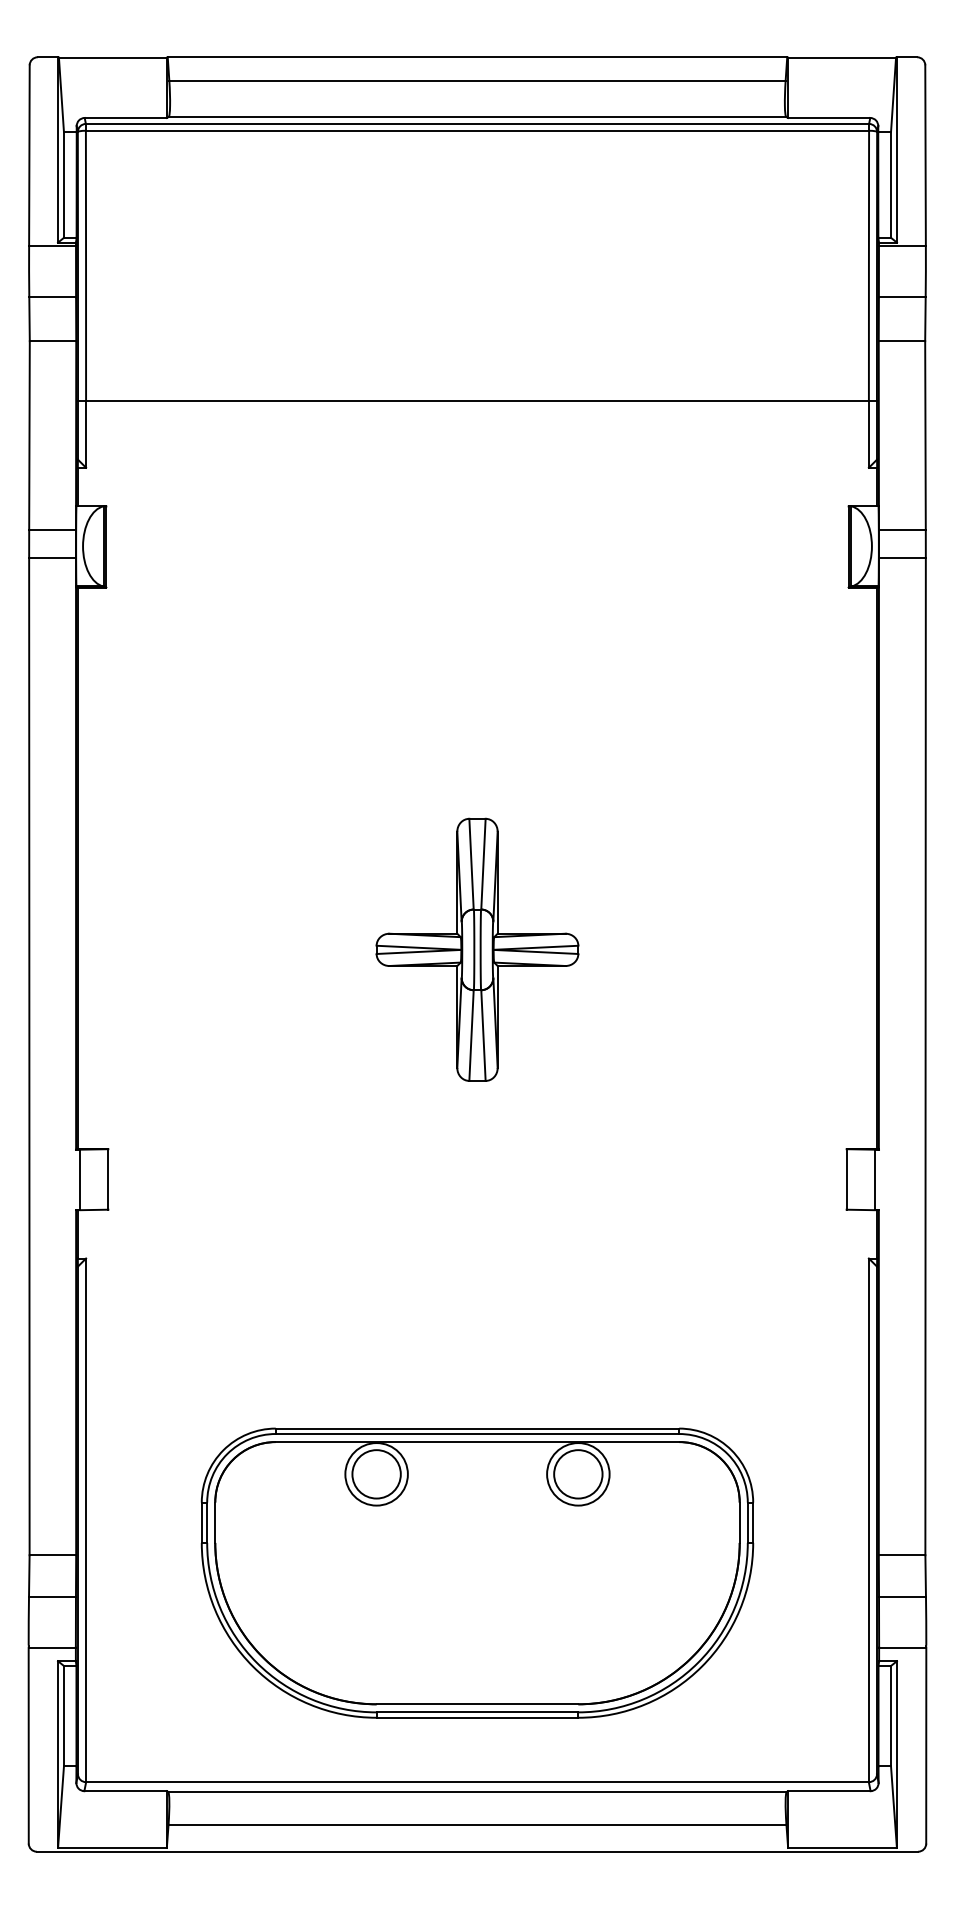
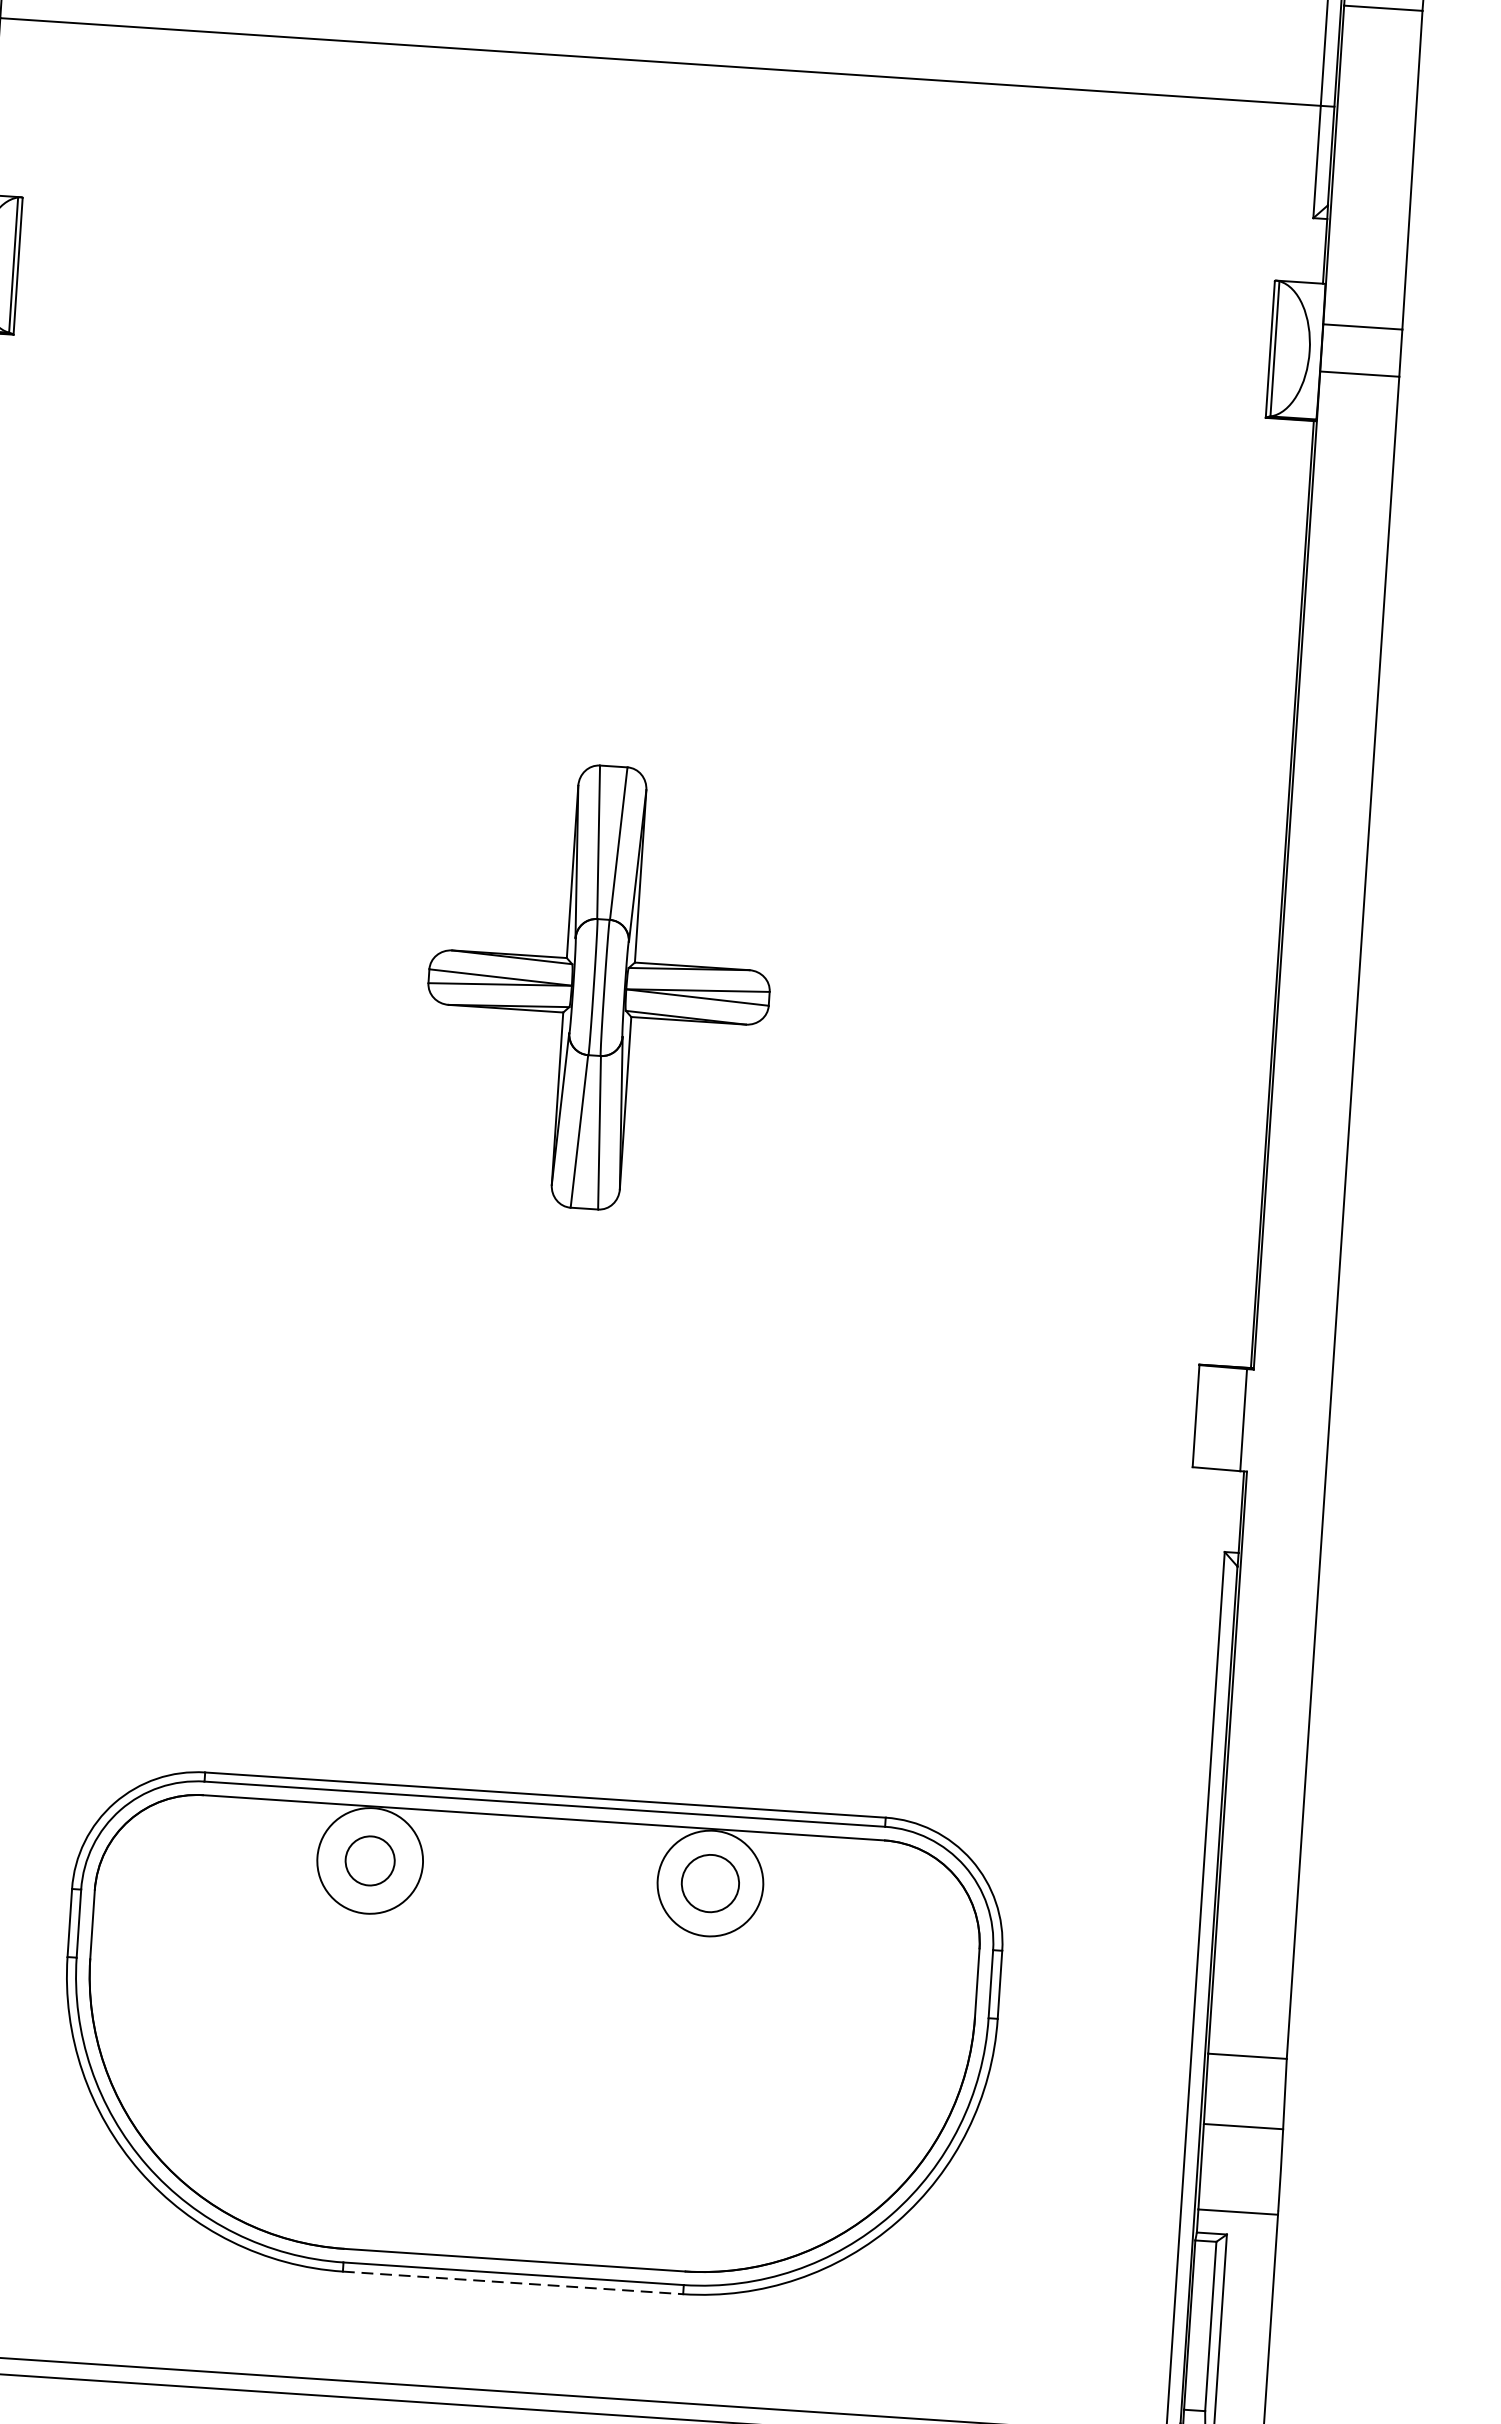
circle: (376, 1474) -> (369, 1861), size x0.6
circle: (578, 1474) -> (710, 1883), size x0.7
line: (477, 1717) -> (513, 2282), solid -> dashed

